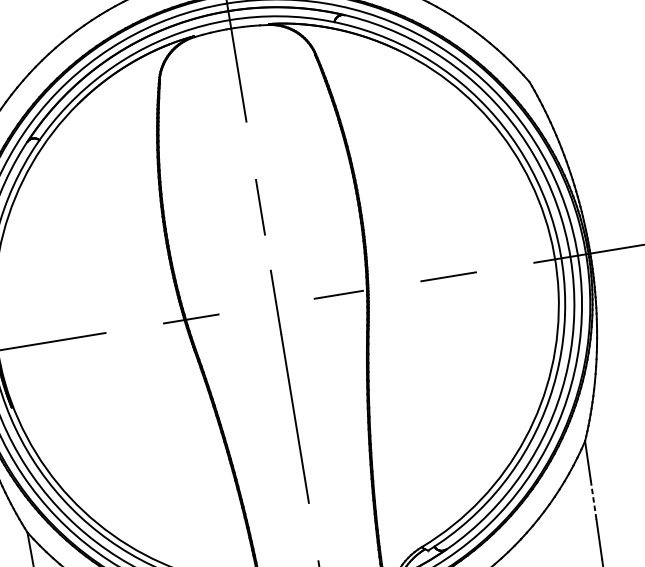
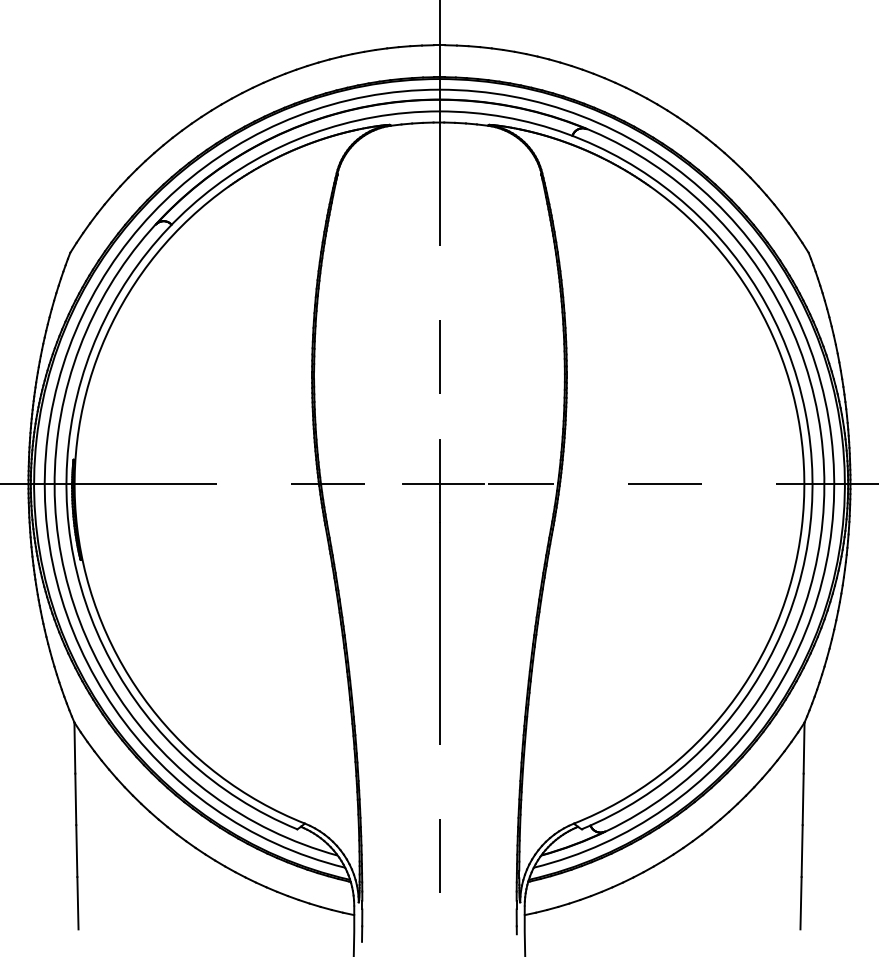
line: (279, 304) -> (443, 484), added
line: (593, 500) -> (803, 799), dashed -> solid

